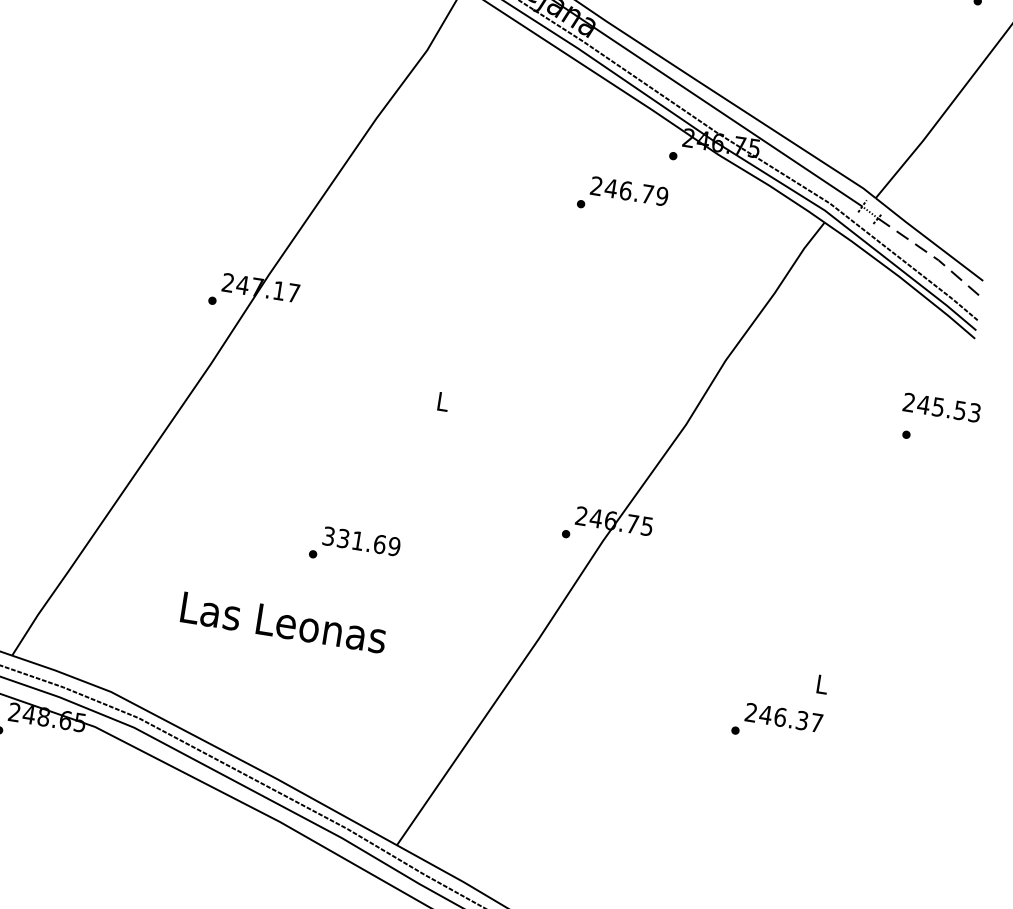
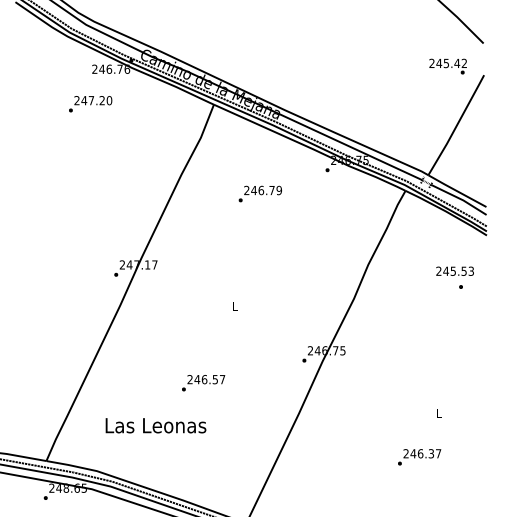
text: (621, 196) -> (259, 193), moved
line: (933, 257) -> (460, 199), dashed -> solid
text: (940, 405) -> (454, 270), moved
text: (361, 541) -> (206, 379), 331.69 -> 246.57
text: (282, 622) -> (155, 425), moved
text: (776, 724) -> (419, 457), moved

